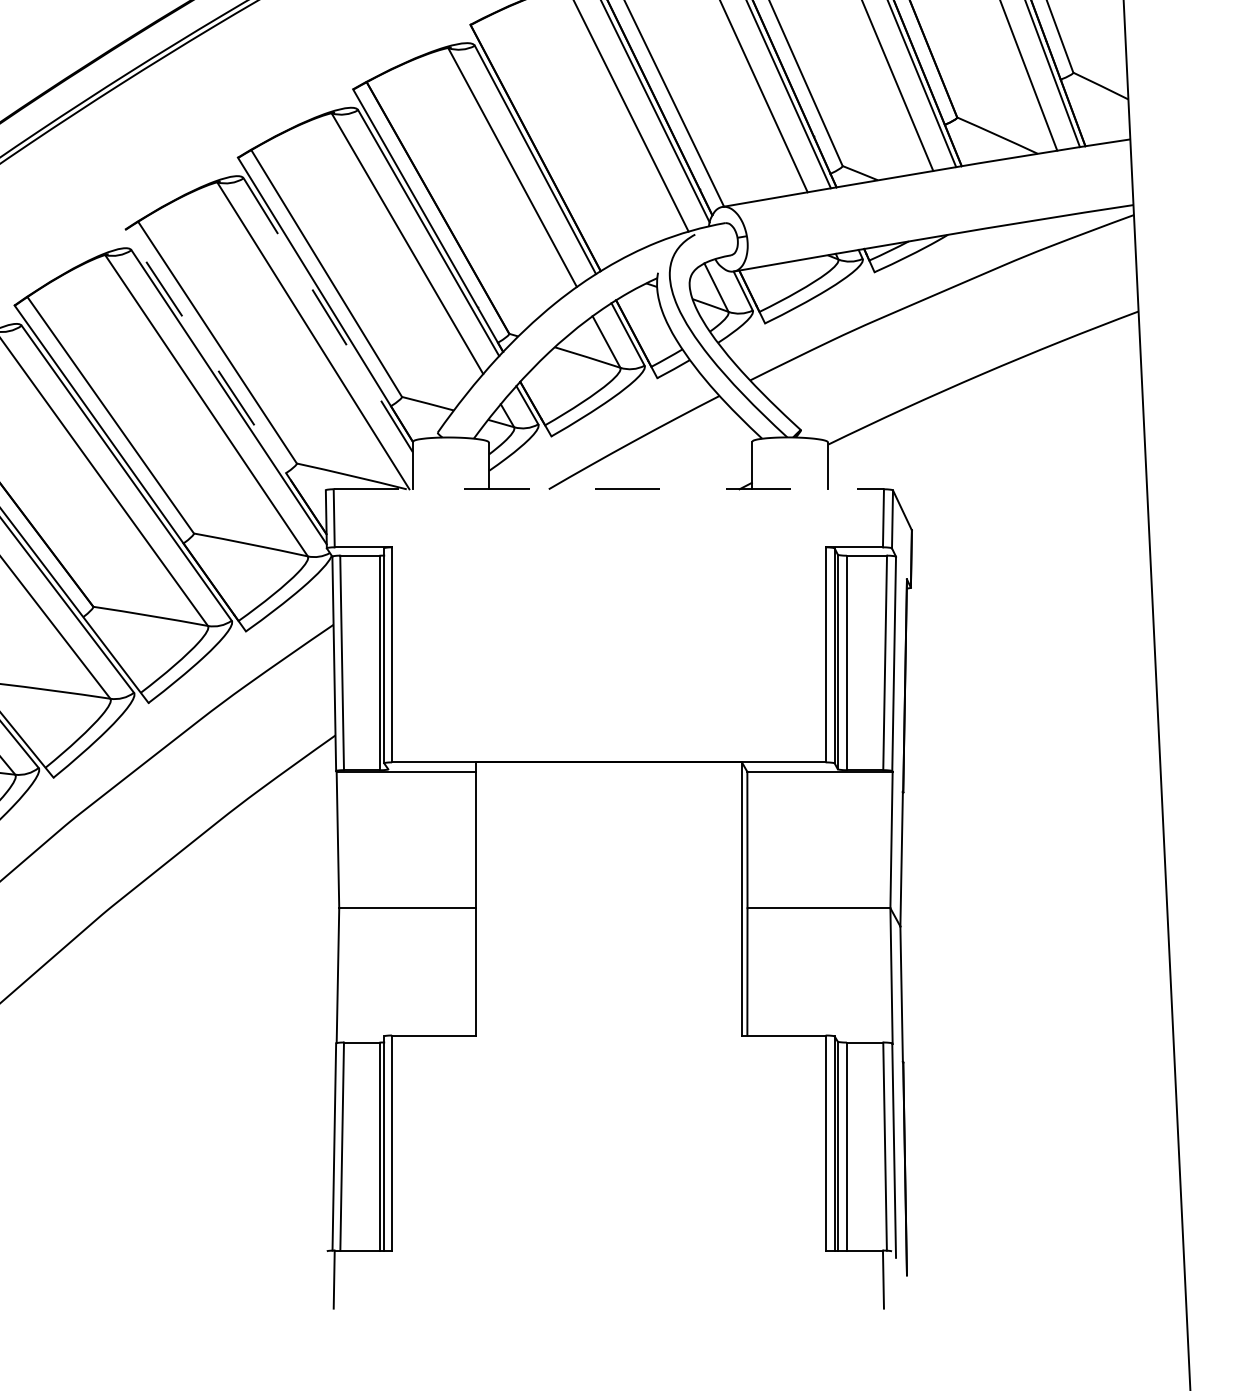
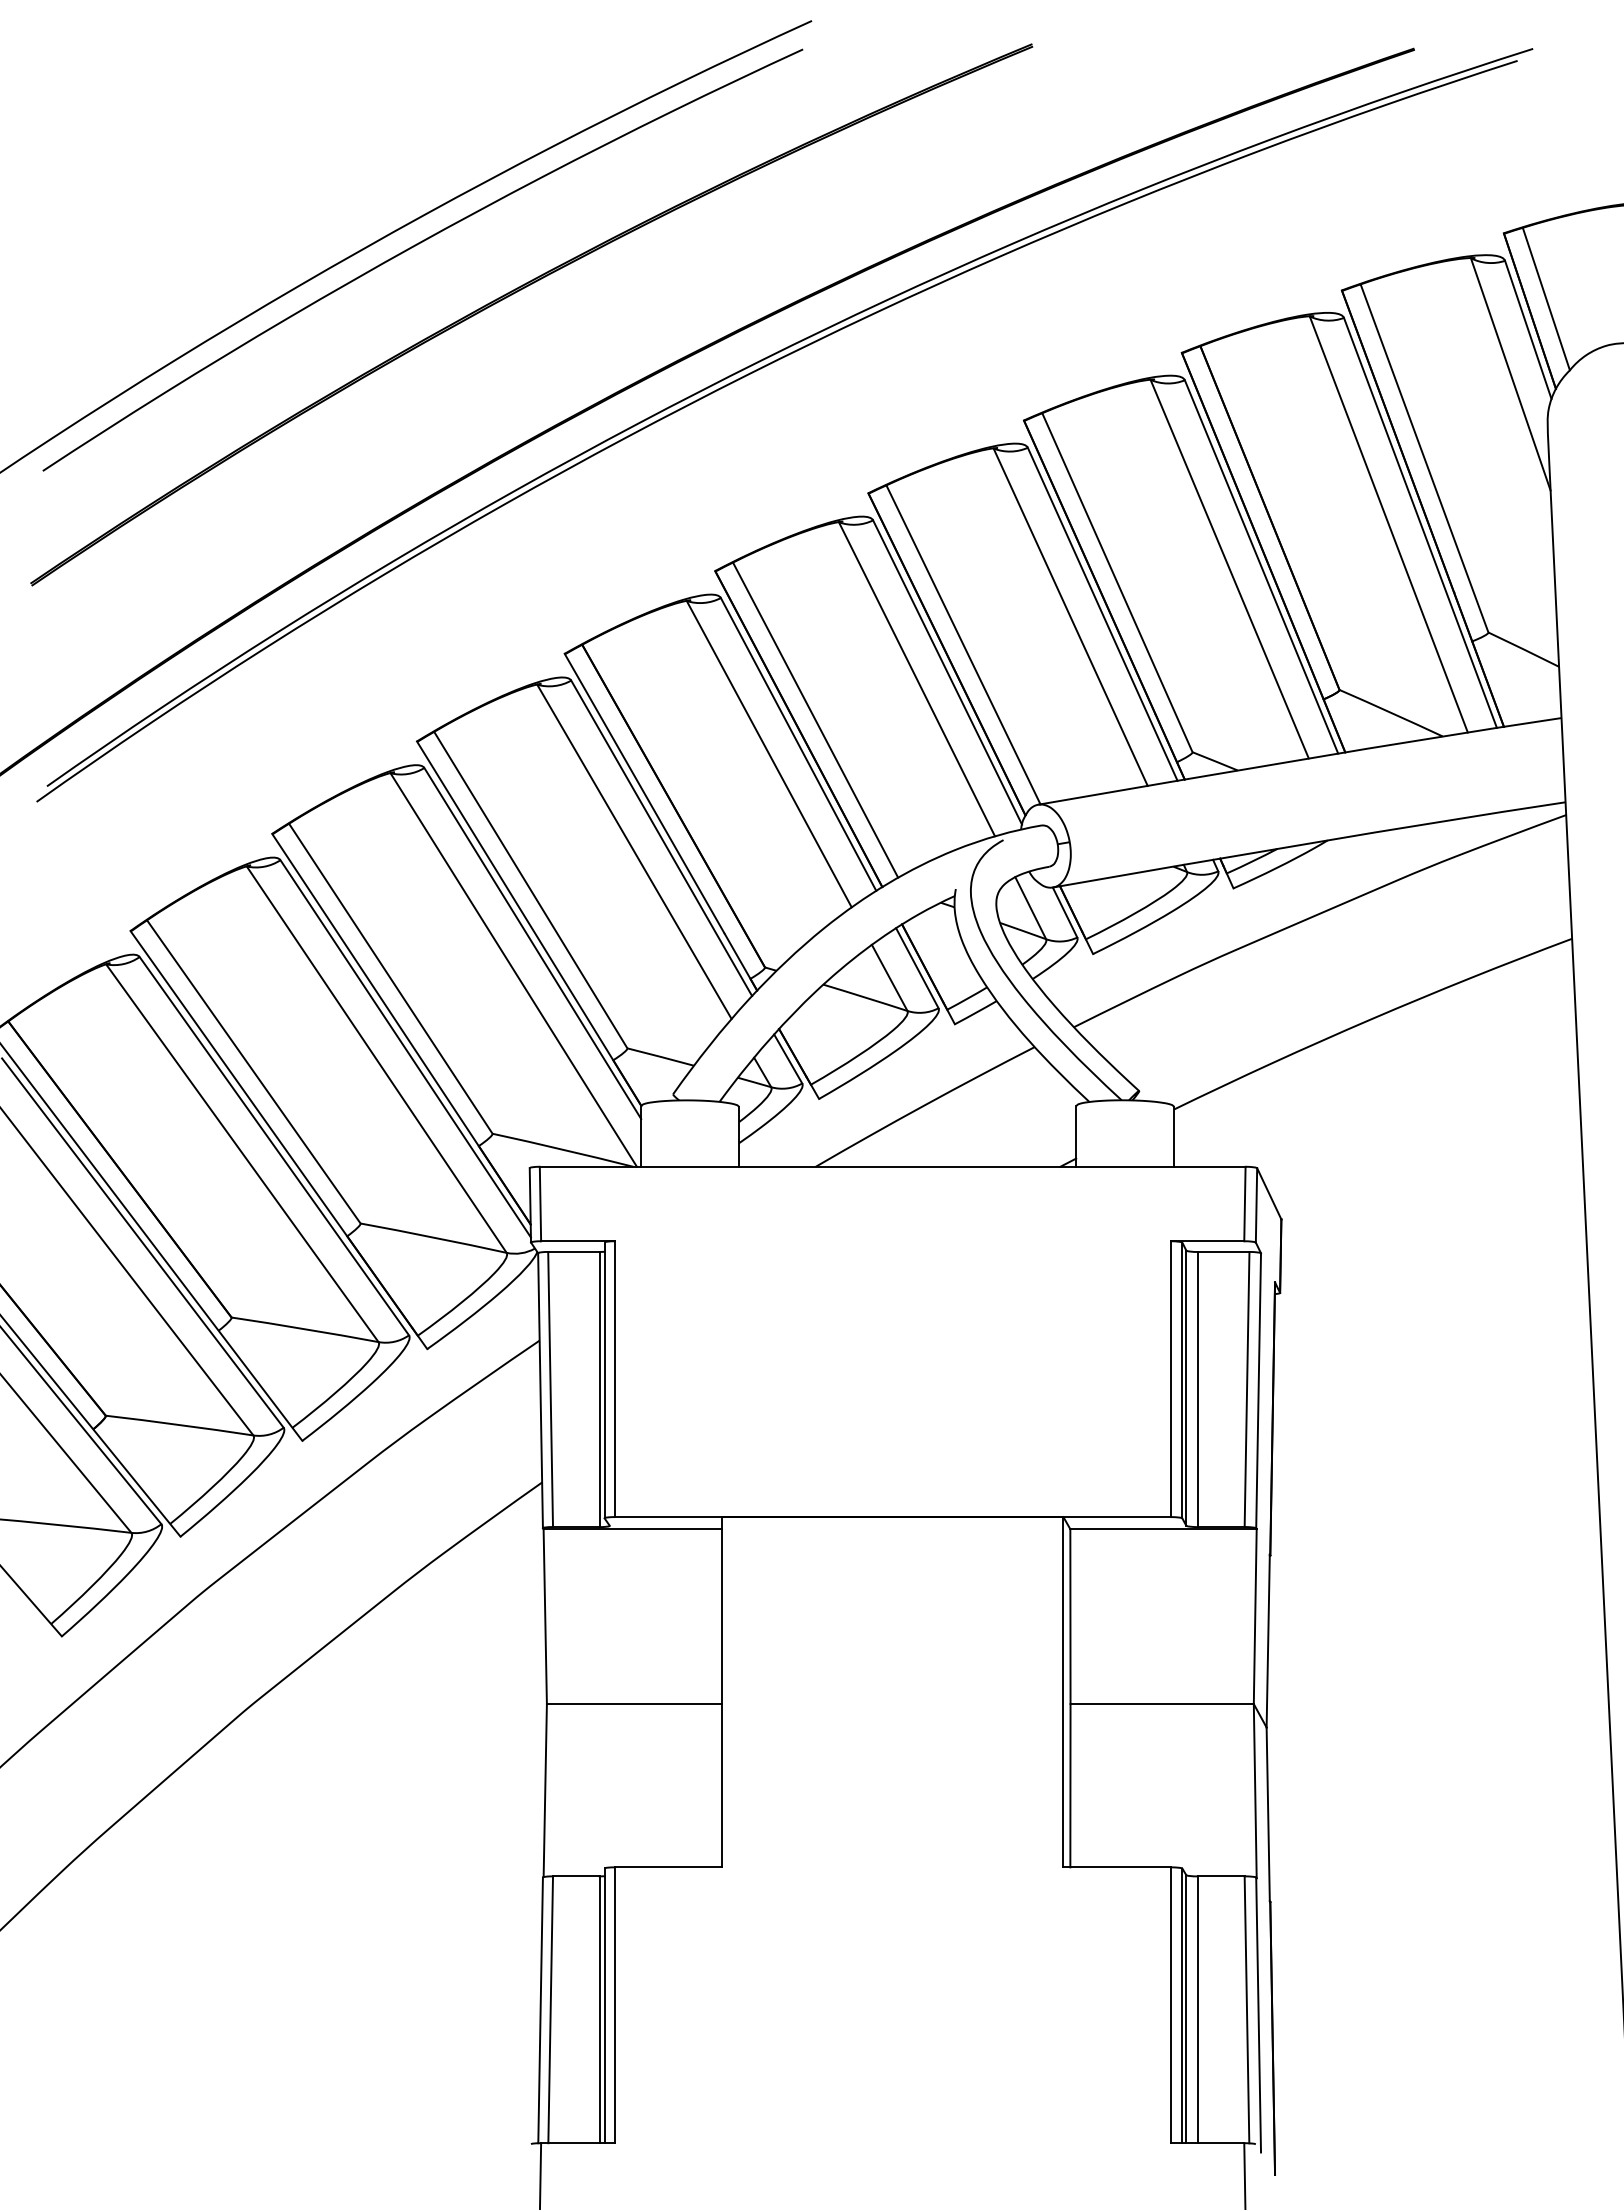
line: (548, 140) -> (815, 719), added
line: (328, 315) -> (533, 943), dashed -> solid
line: (225, 381) -> (401, 1028), dashed -> solid
line: (608, 489) -> (892, 1166), dashed -> solid

